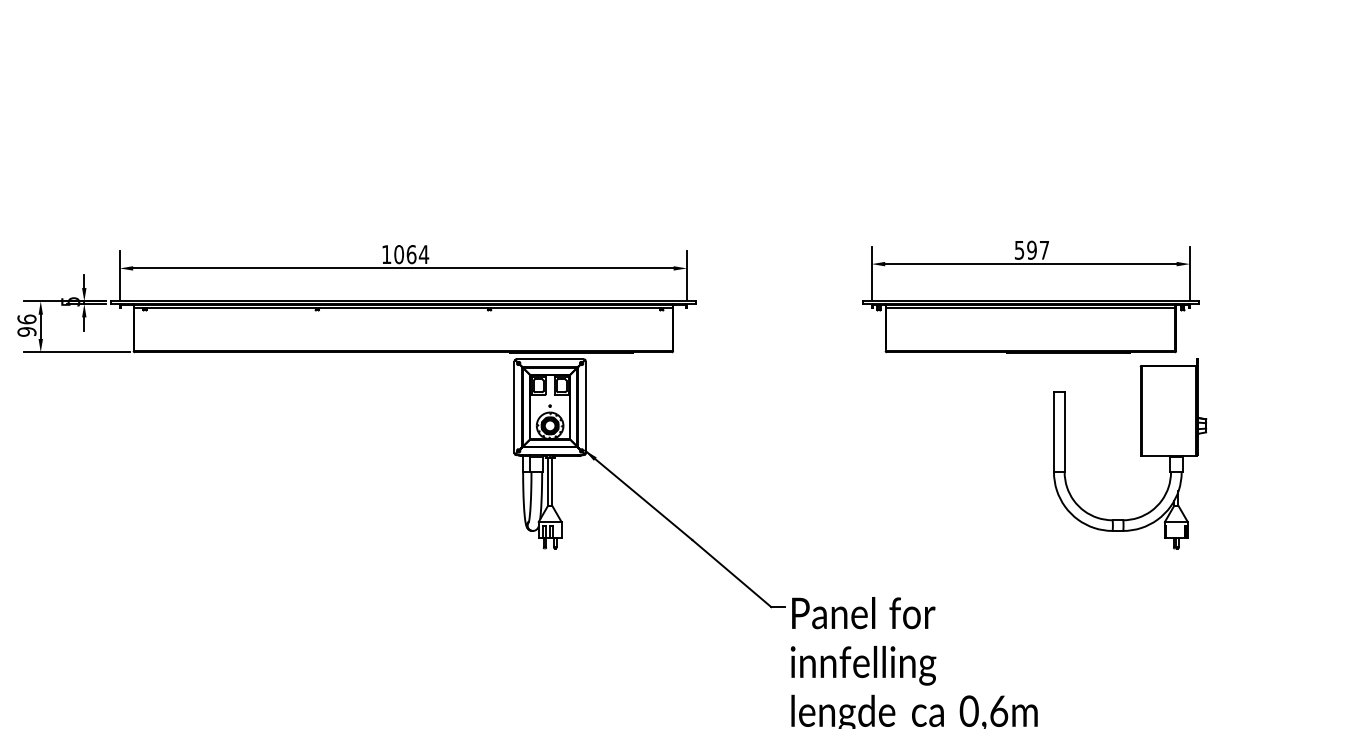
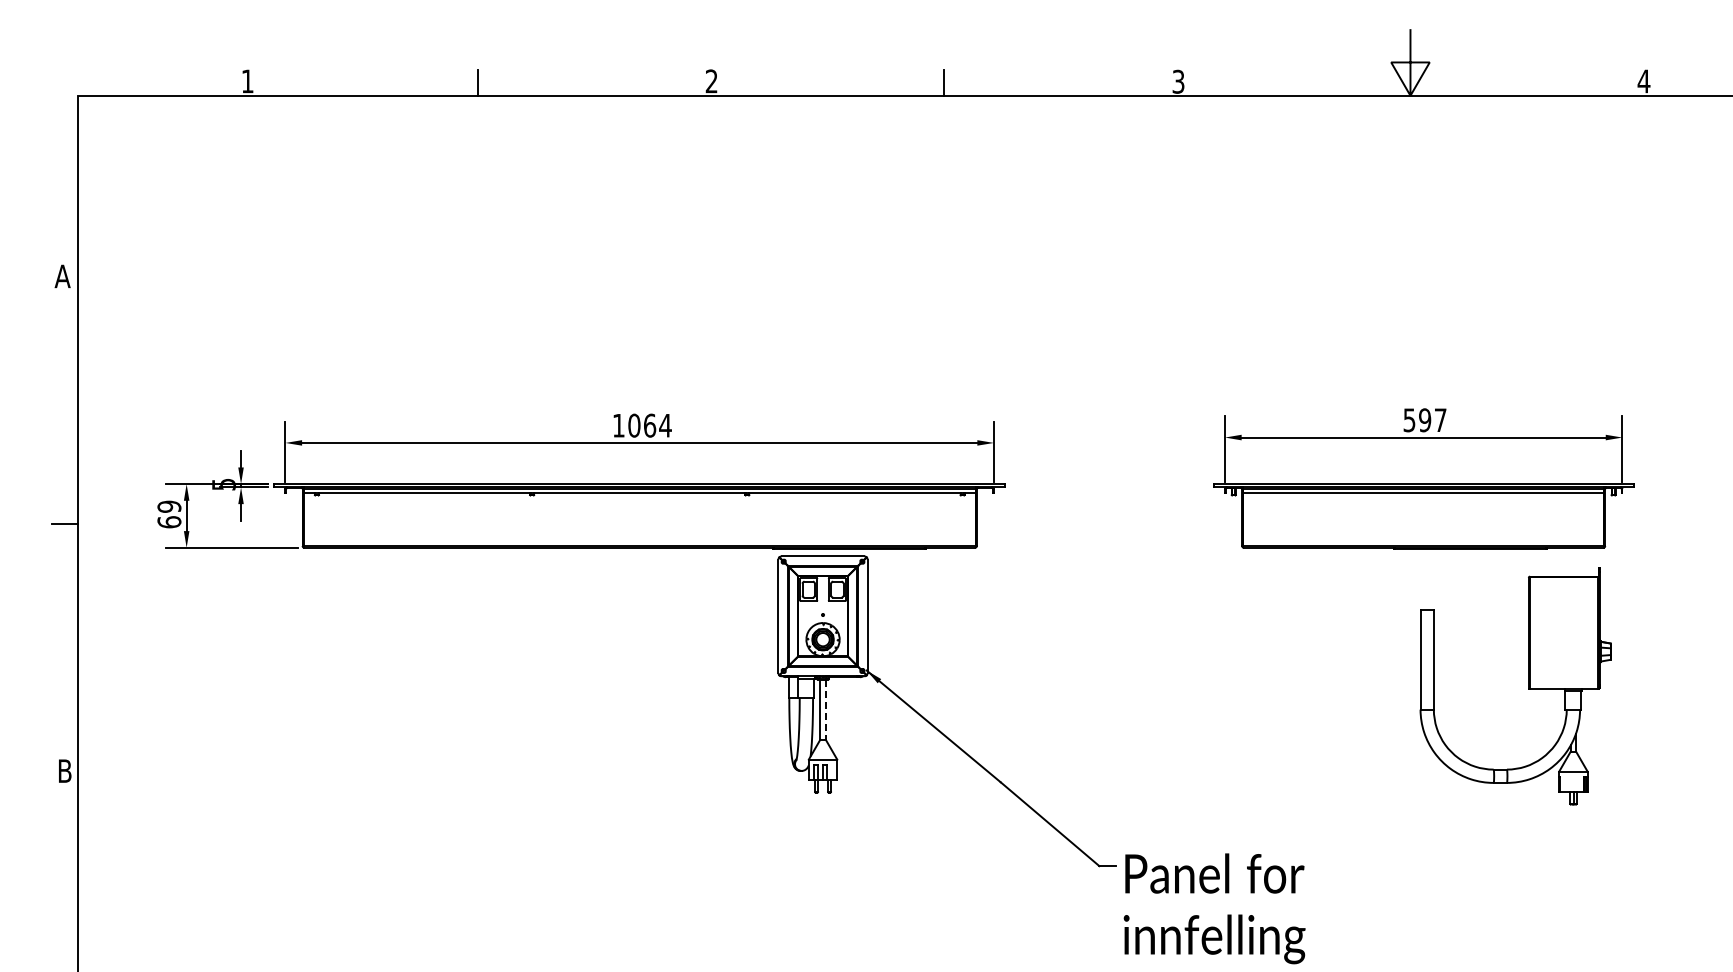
text: (27, 325) -> (169, 514), 96 -> 69
part: (1140, 453) -> (1528, 686), moved
line: (552, 481) -> (825, 709), solid -> dashed

